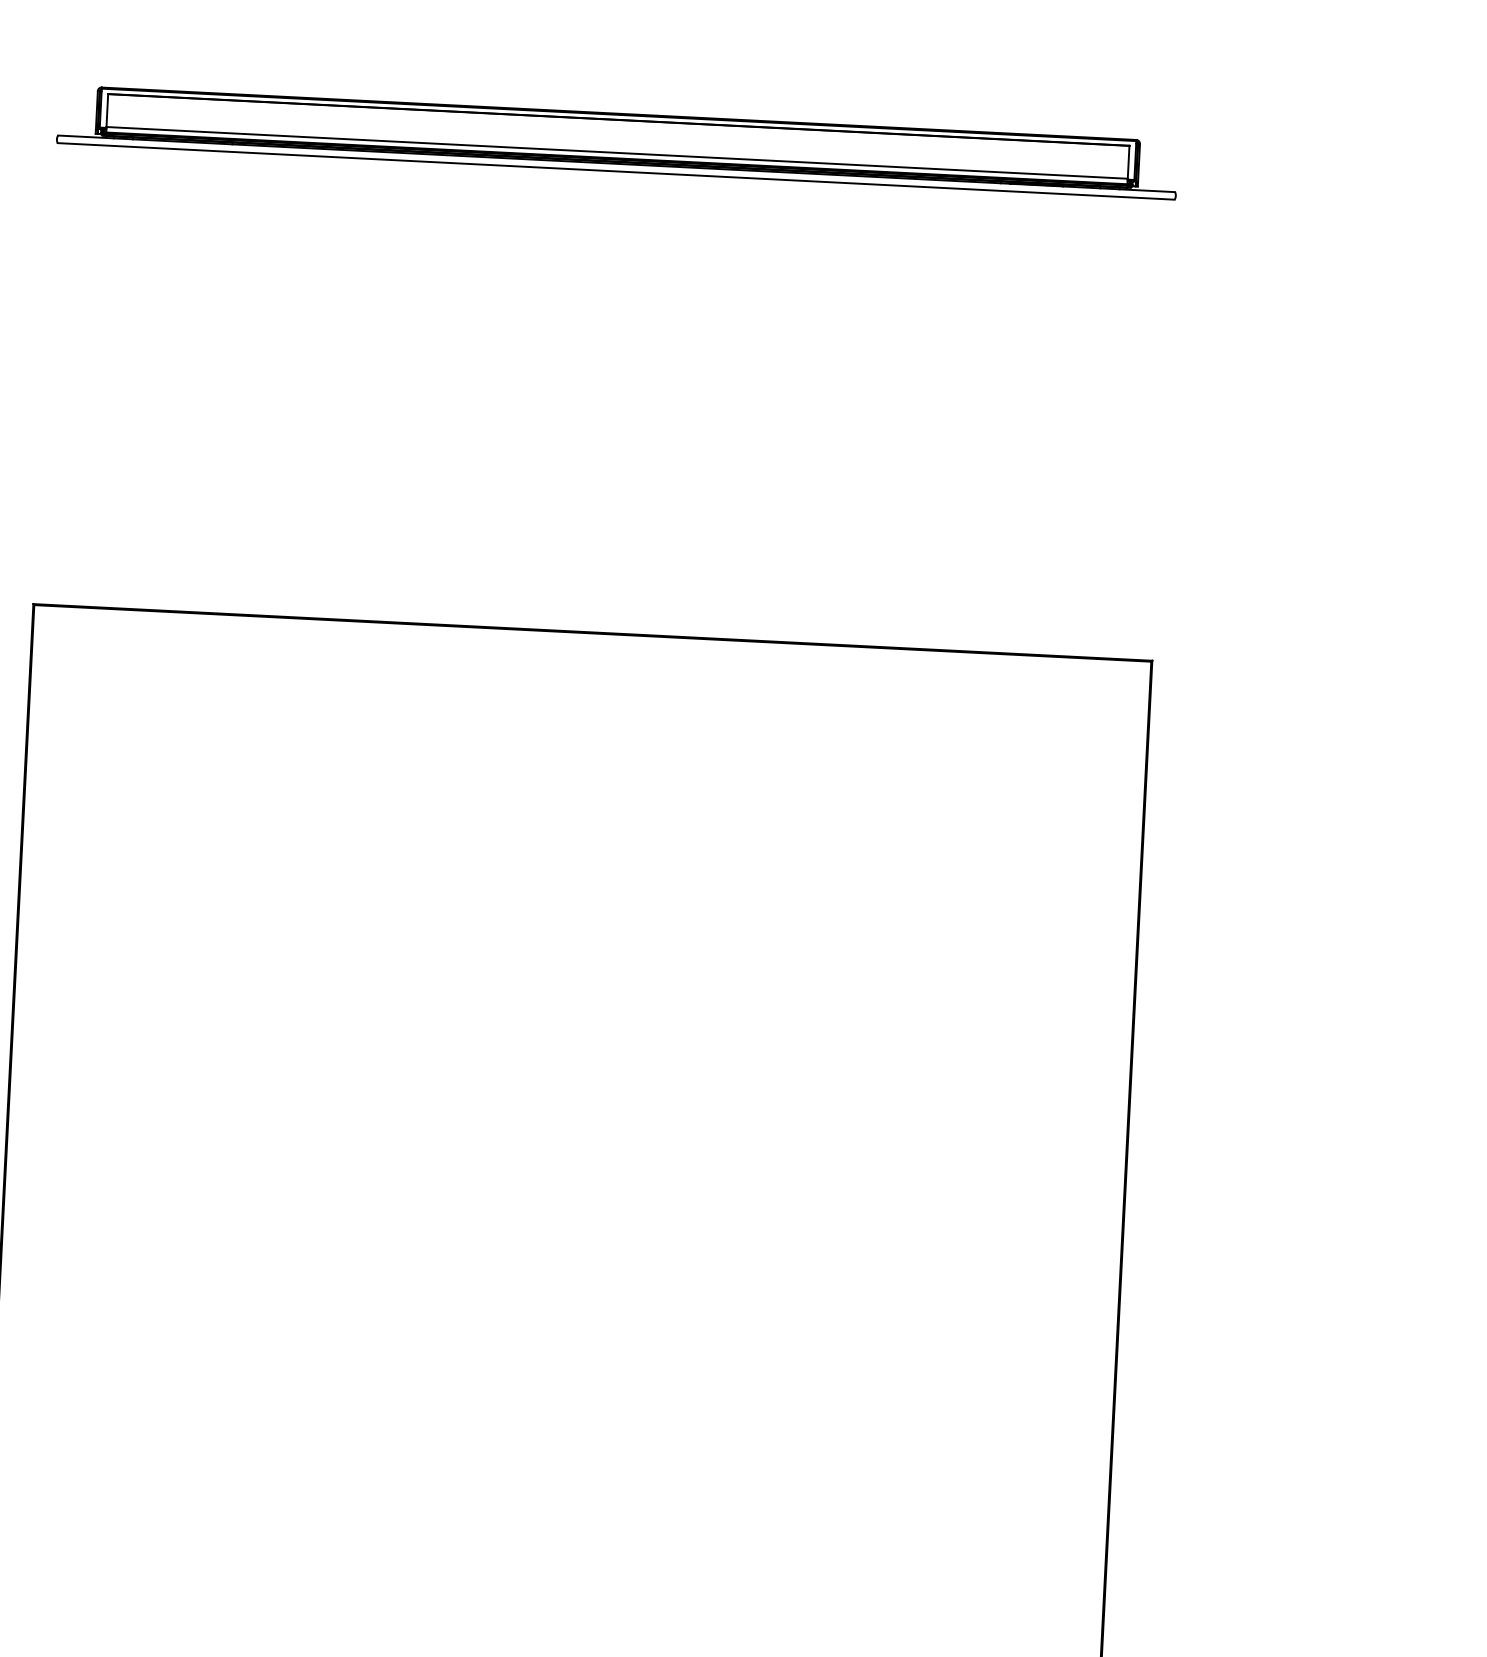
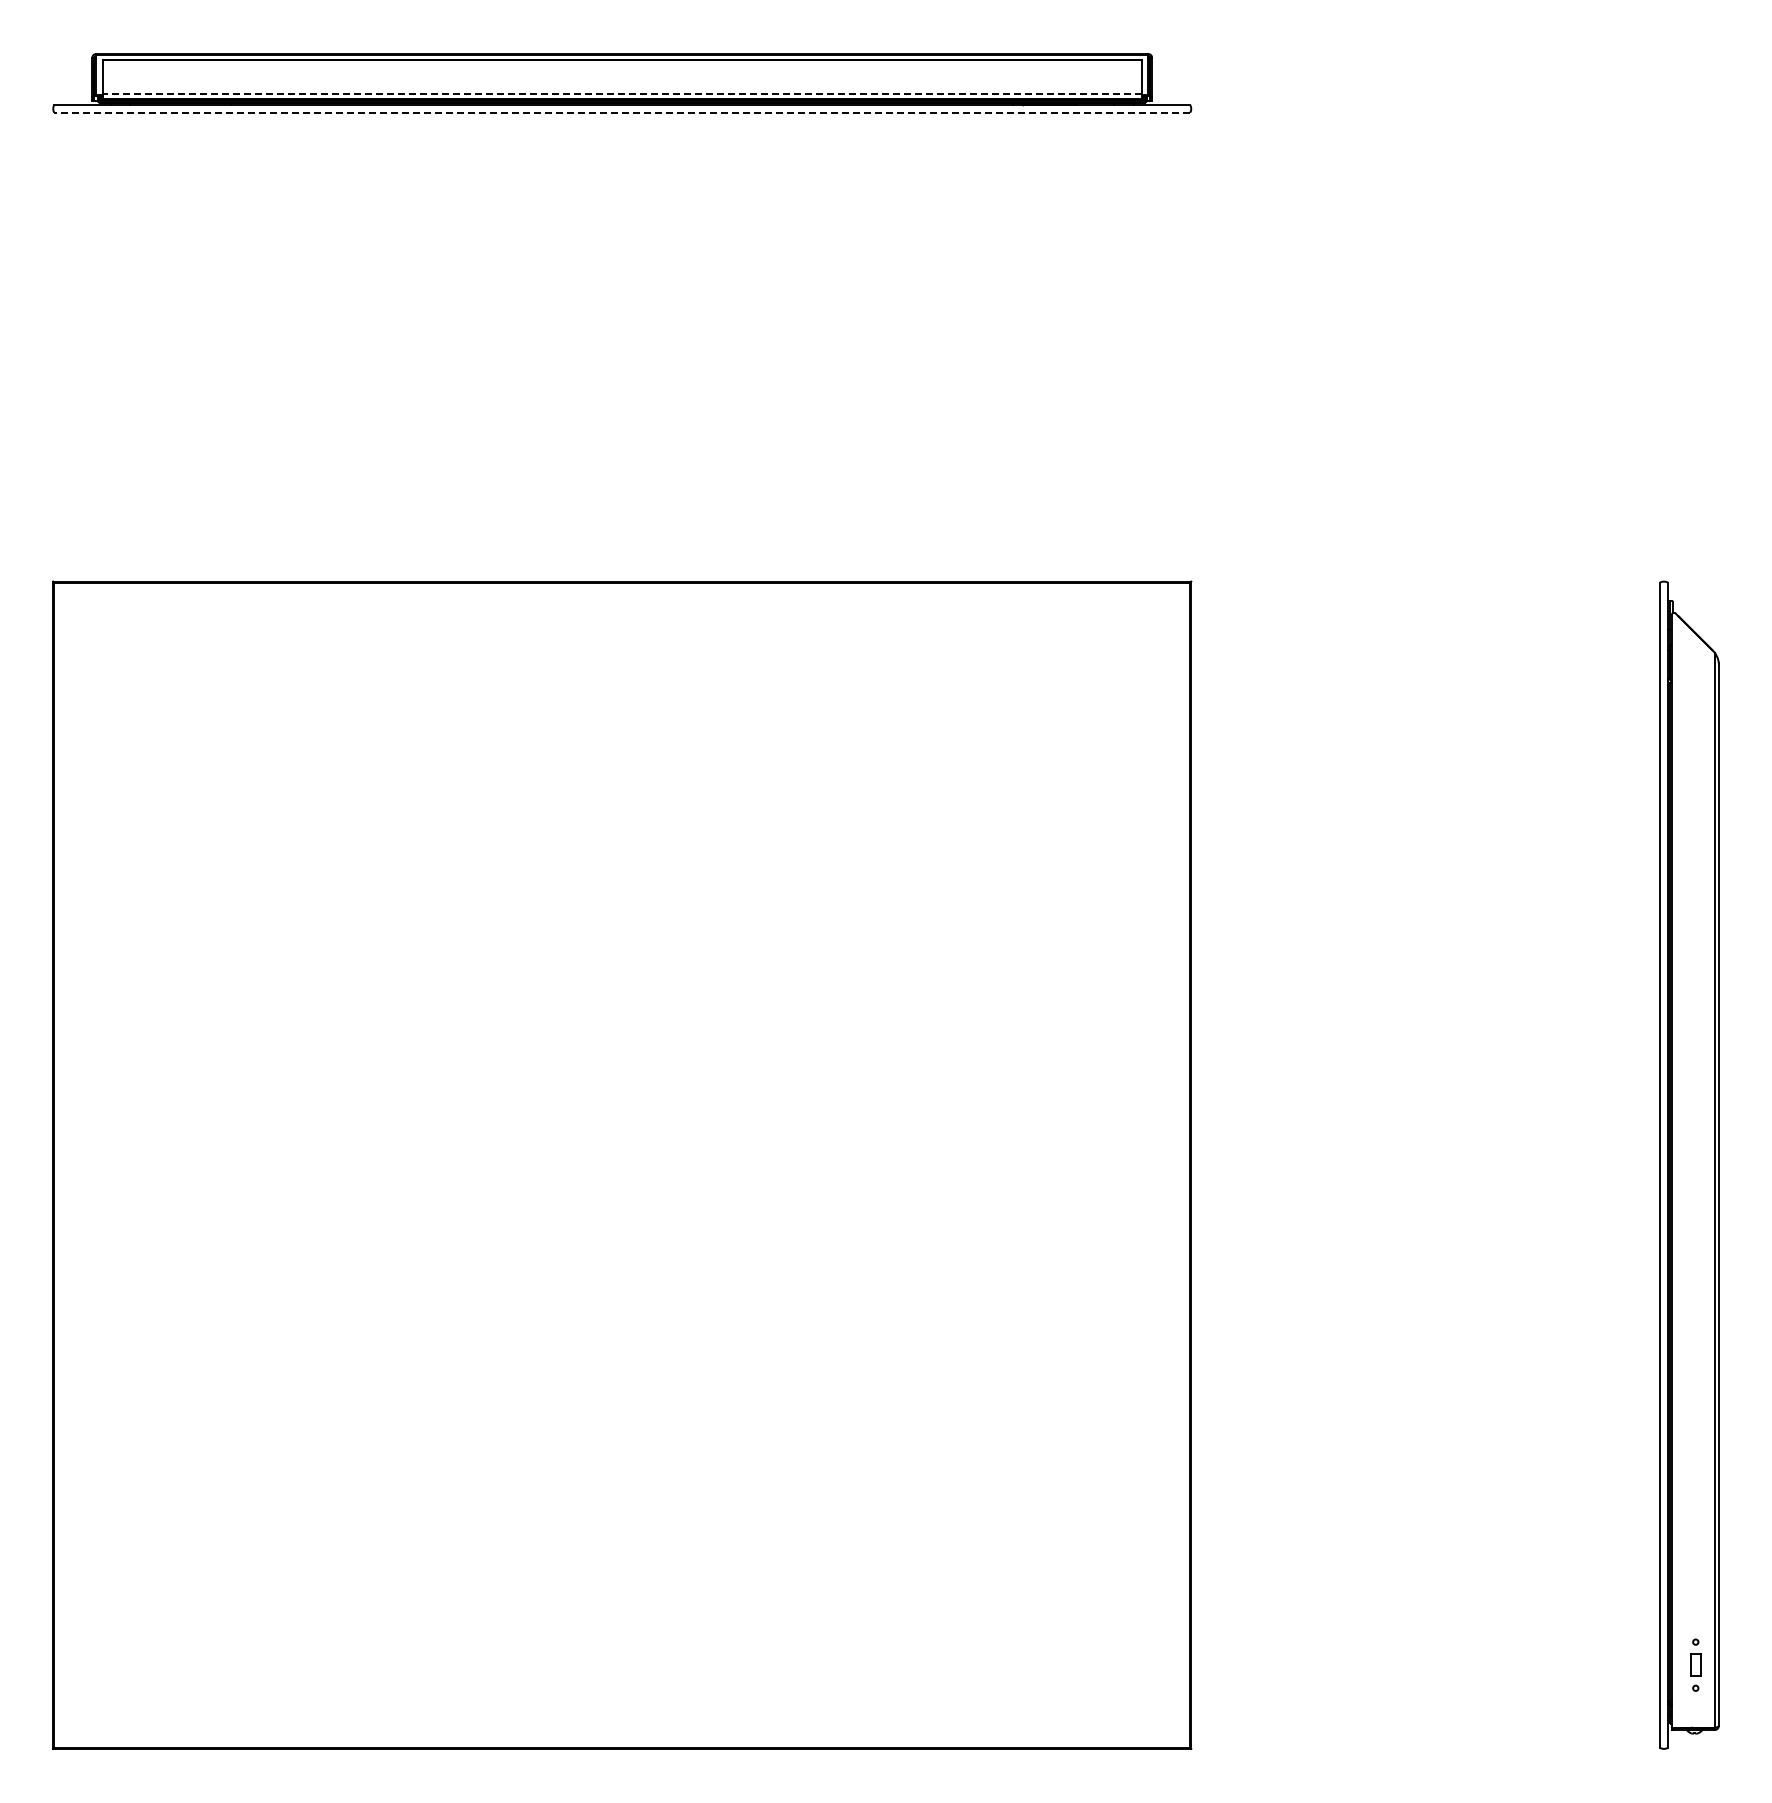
line: (616, 152) -> (621, 93), solid -> dashed
line: (616, 171) -> (622, 112), solid -> dashed

